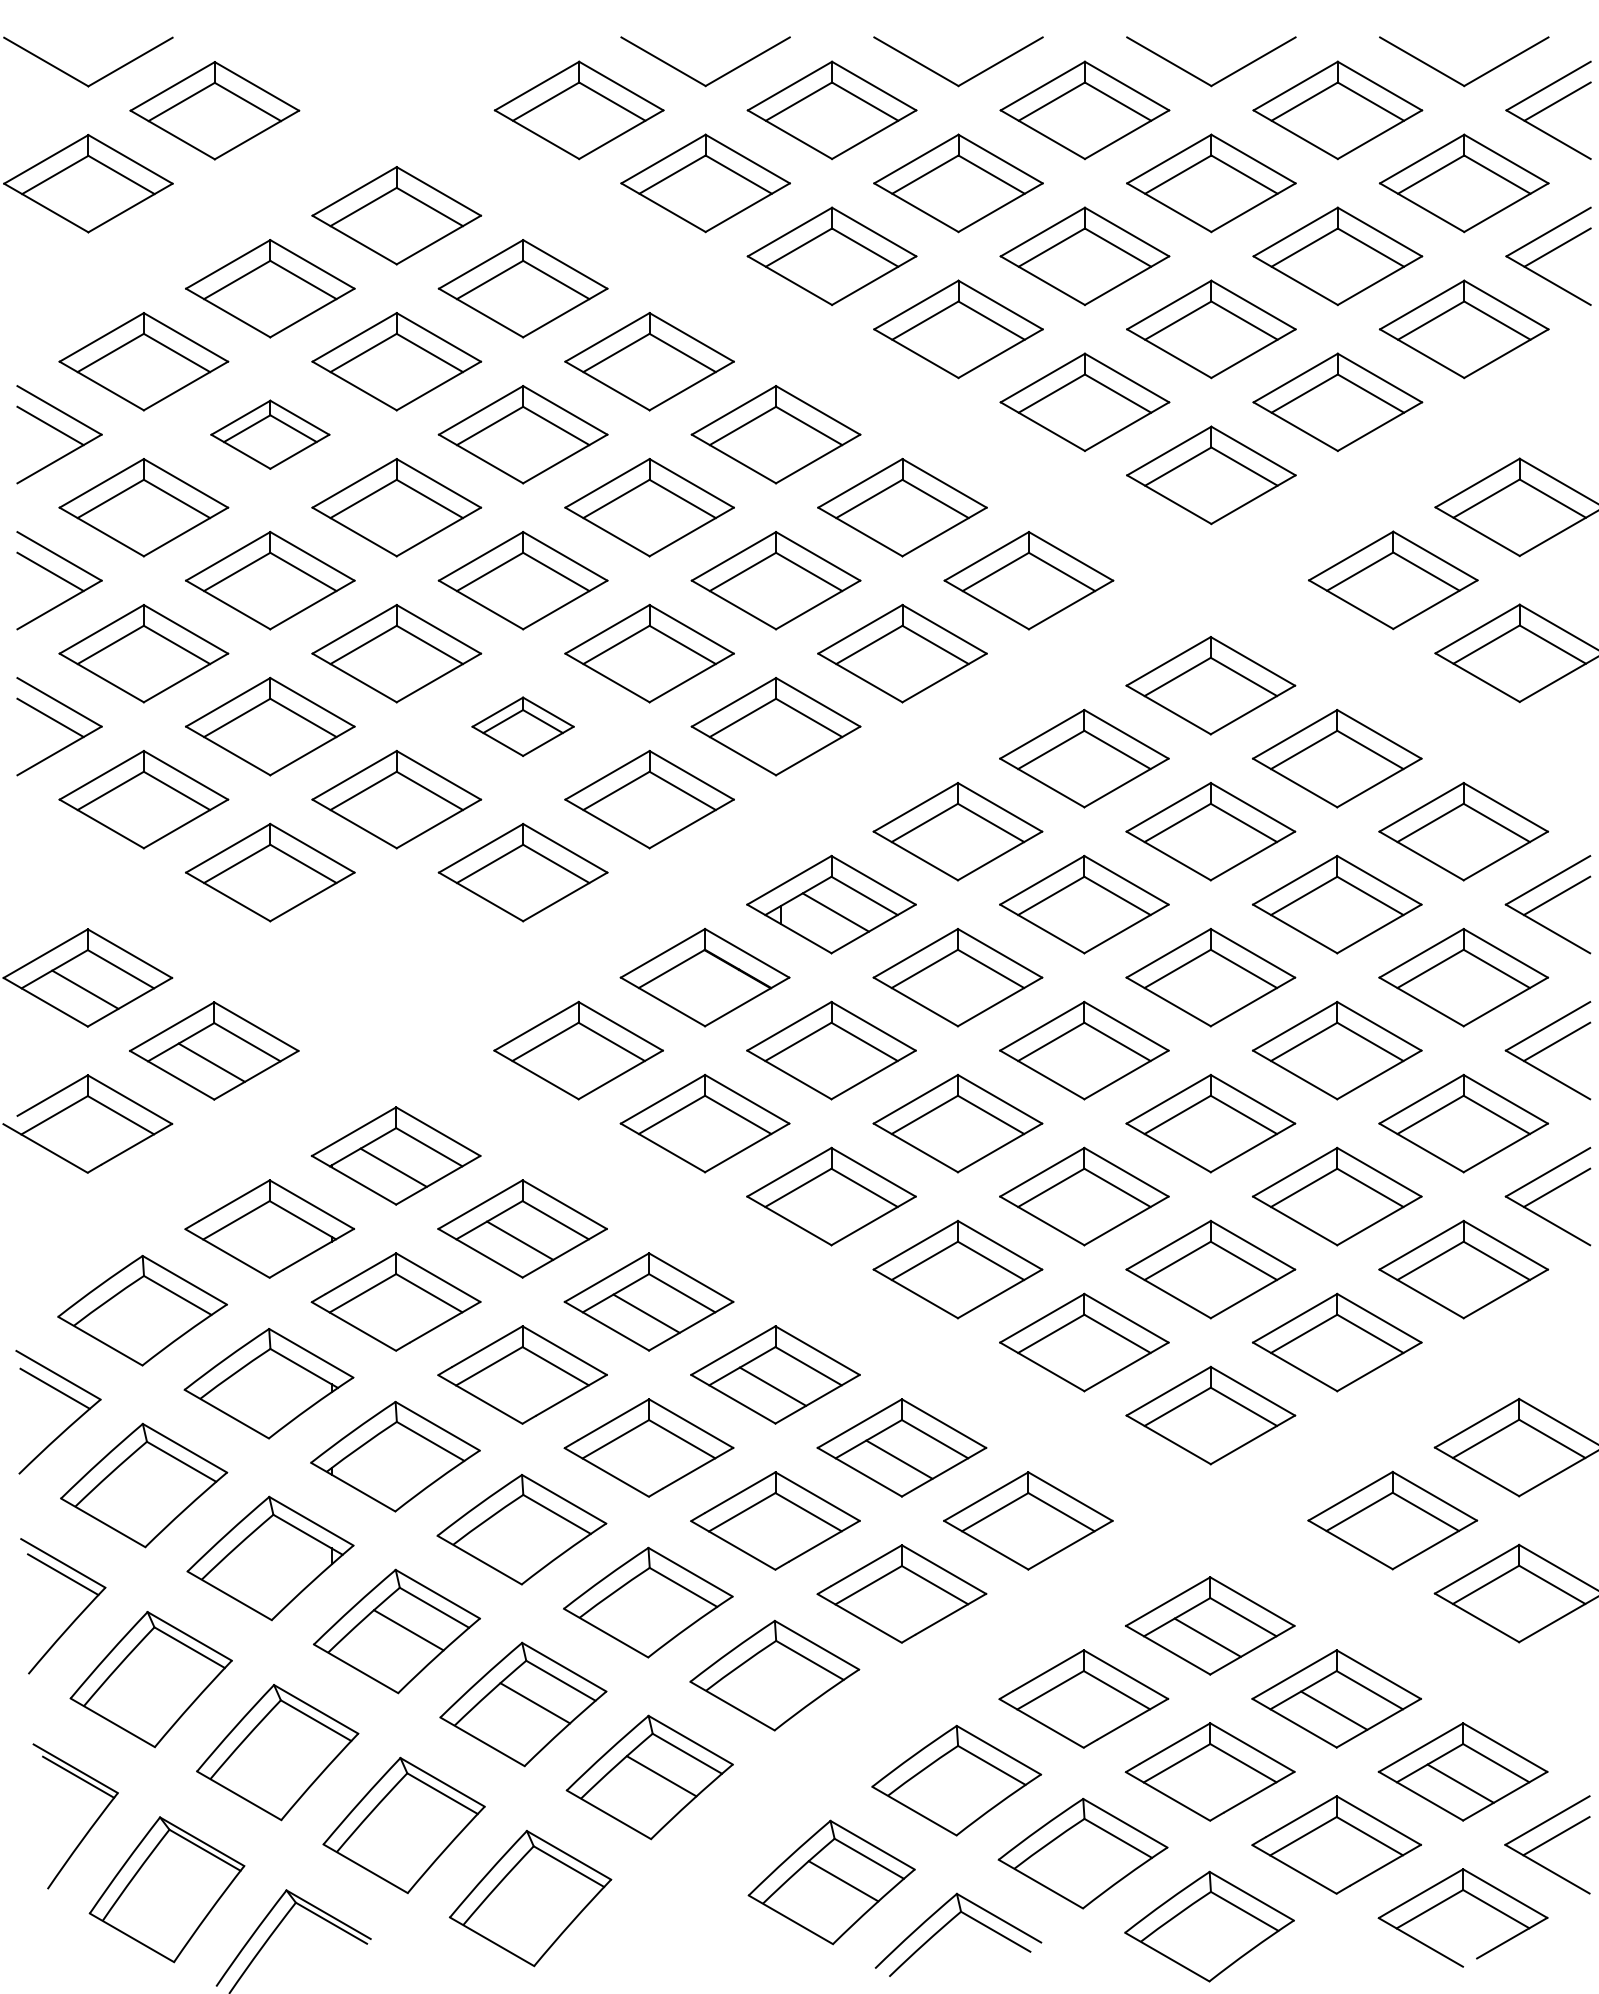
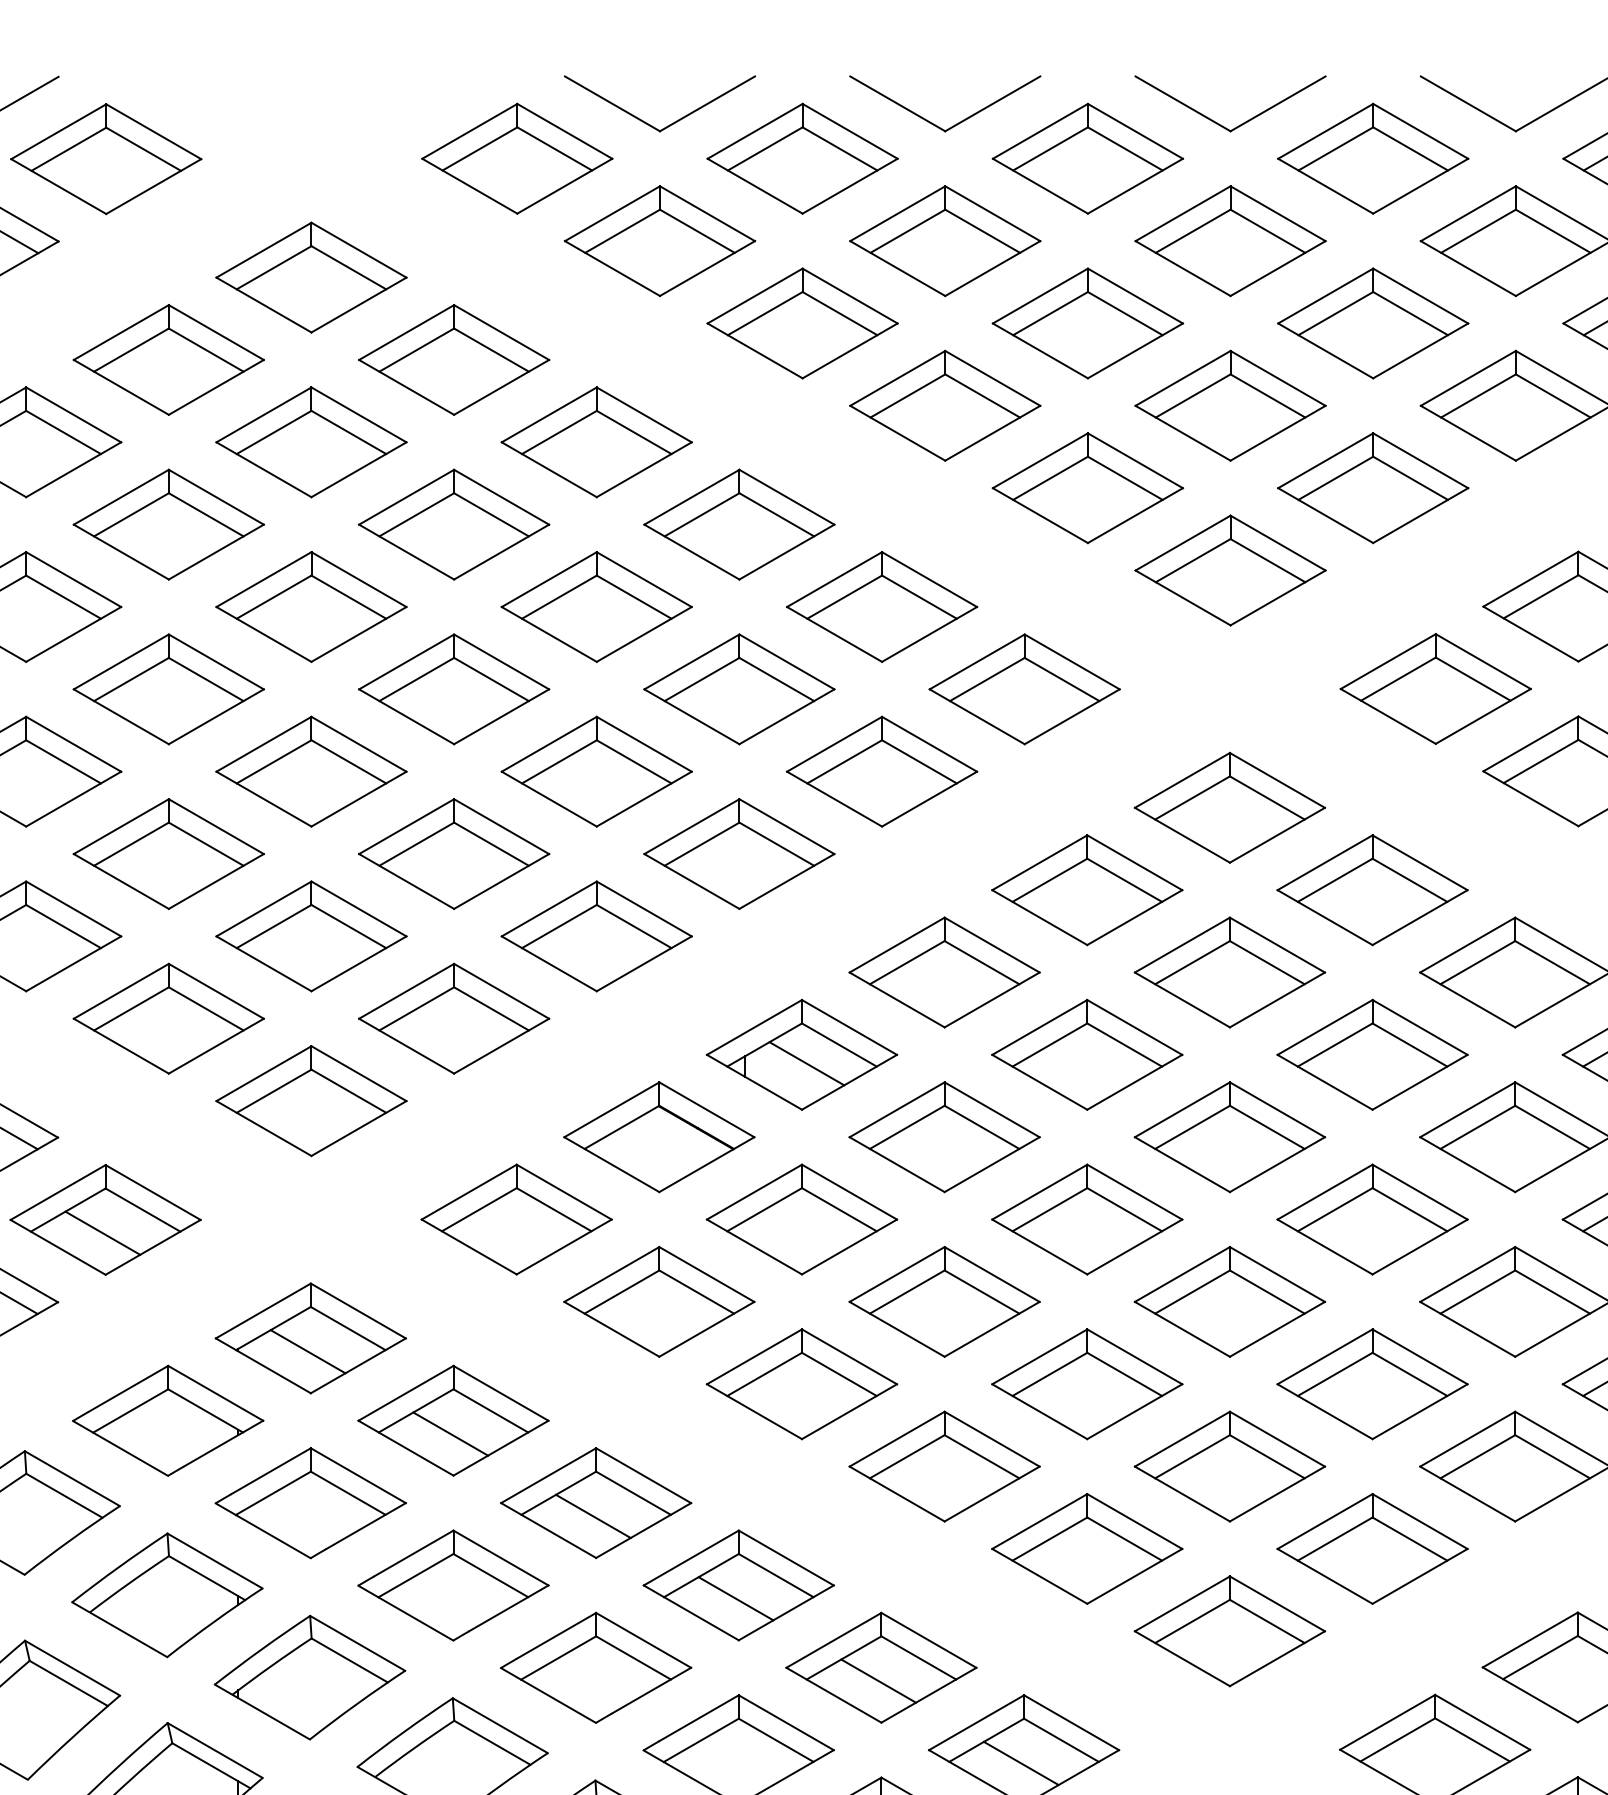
part: (270, 434) -> (169, 524), size x1.43
part: (522, 726) -> (453, 853), size x1.67
part: (396, 945) -> (311, 1100), added
line: (1025, 1532) -> (1020, 1763), added

